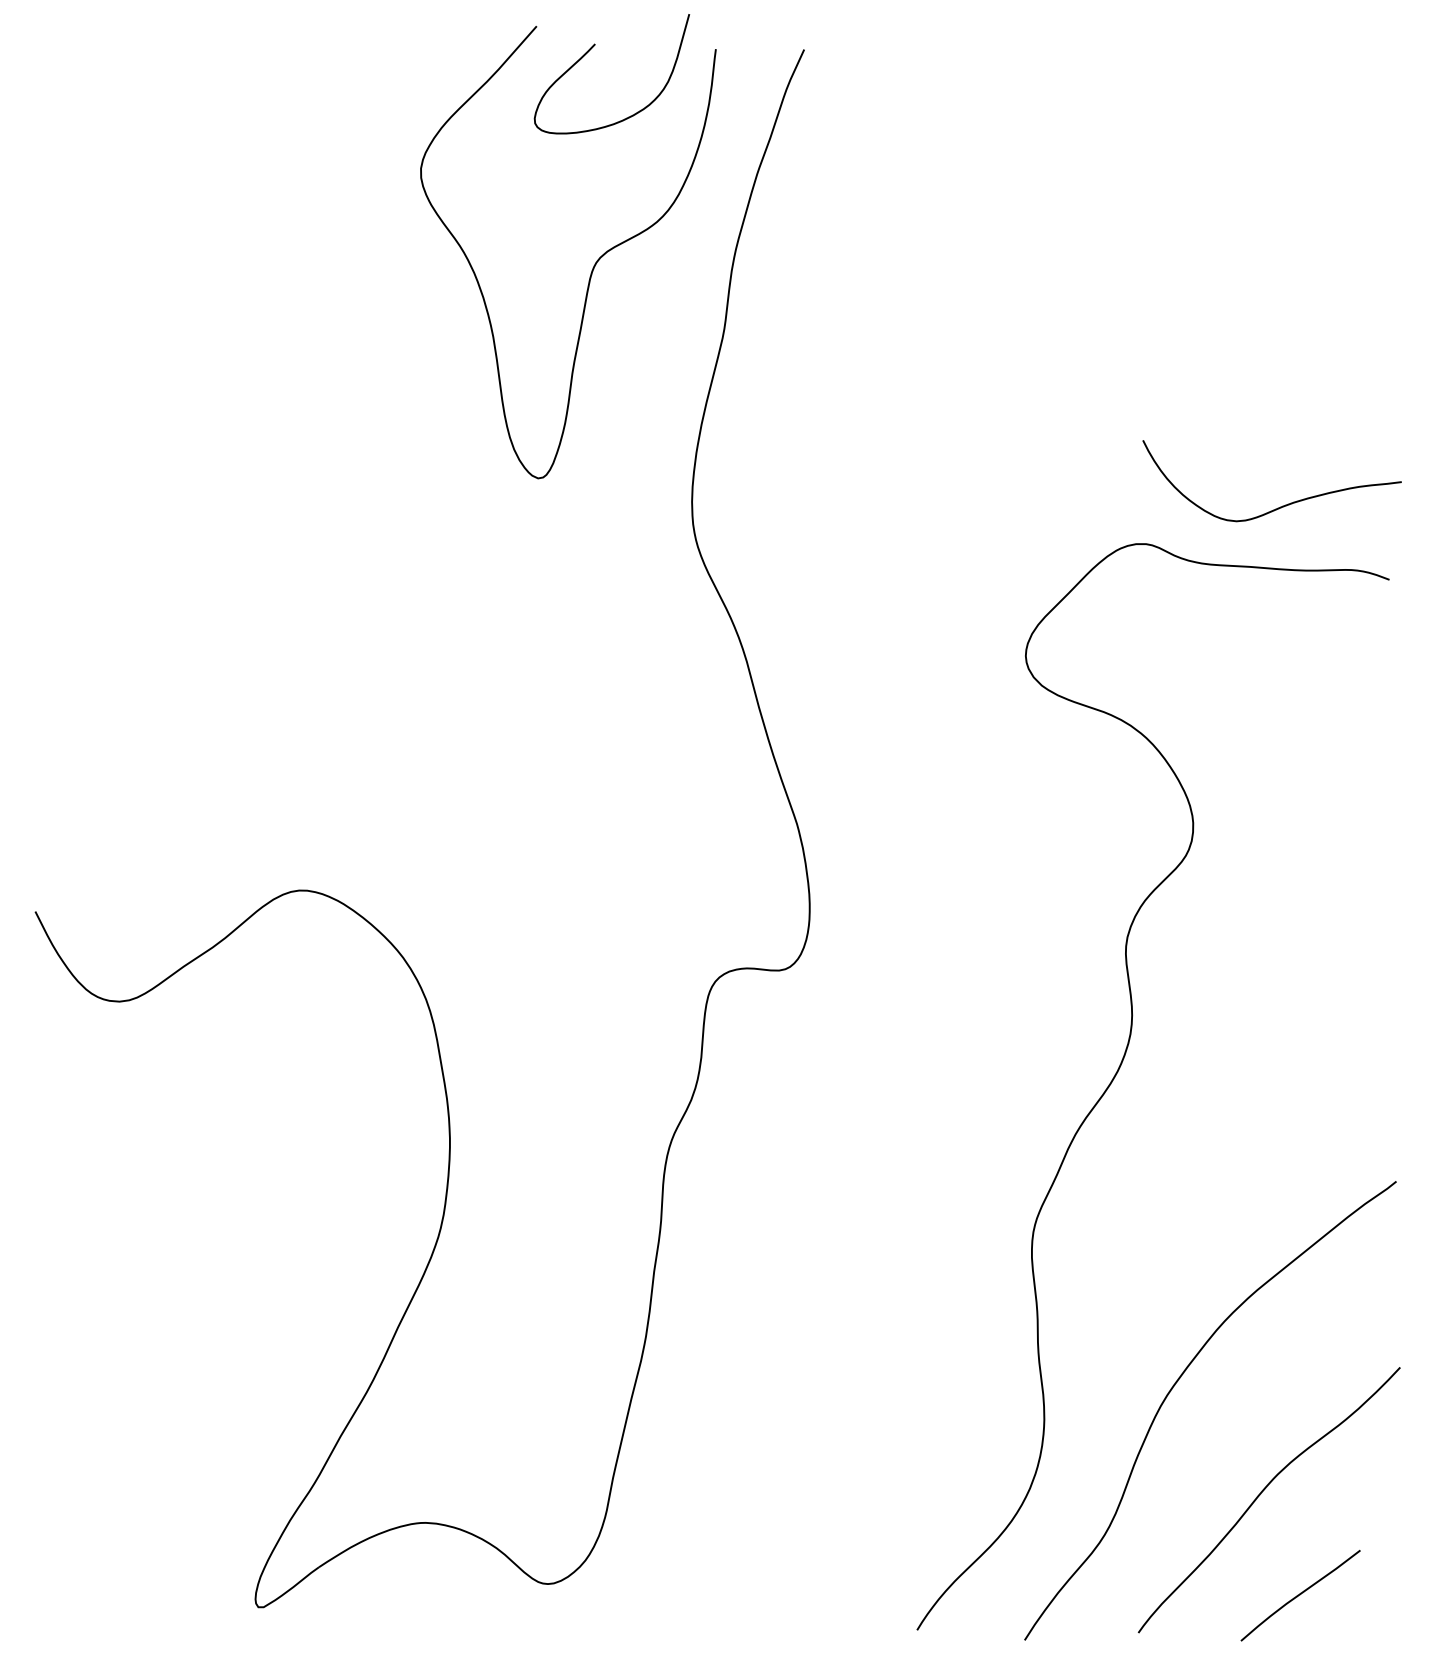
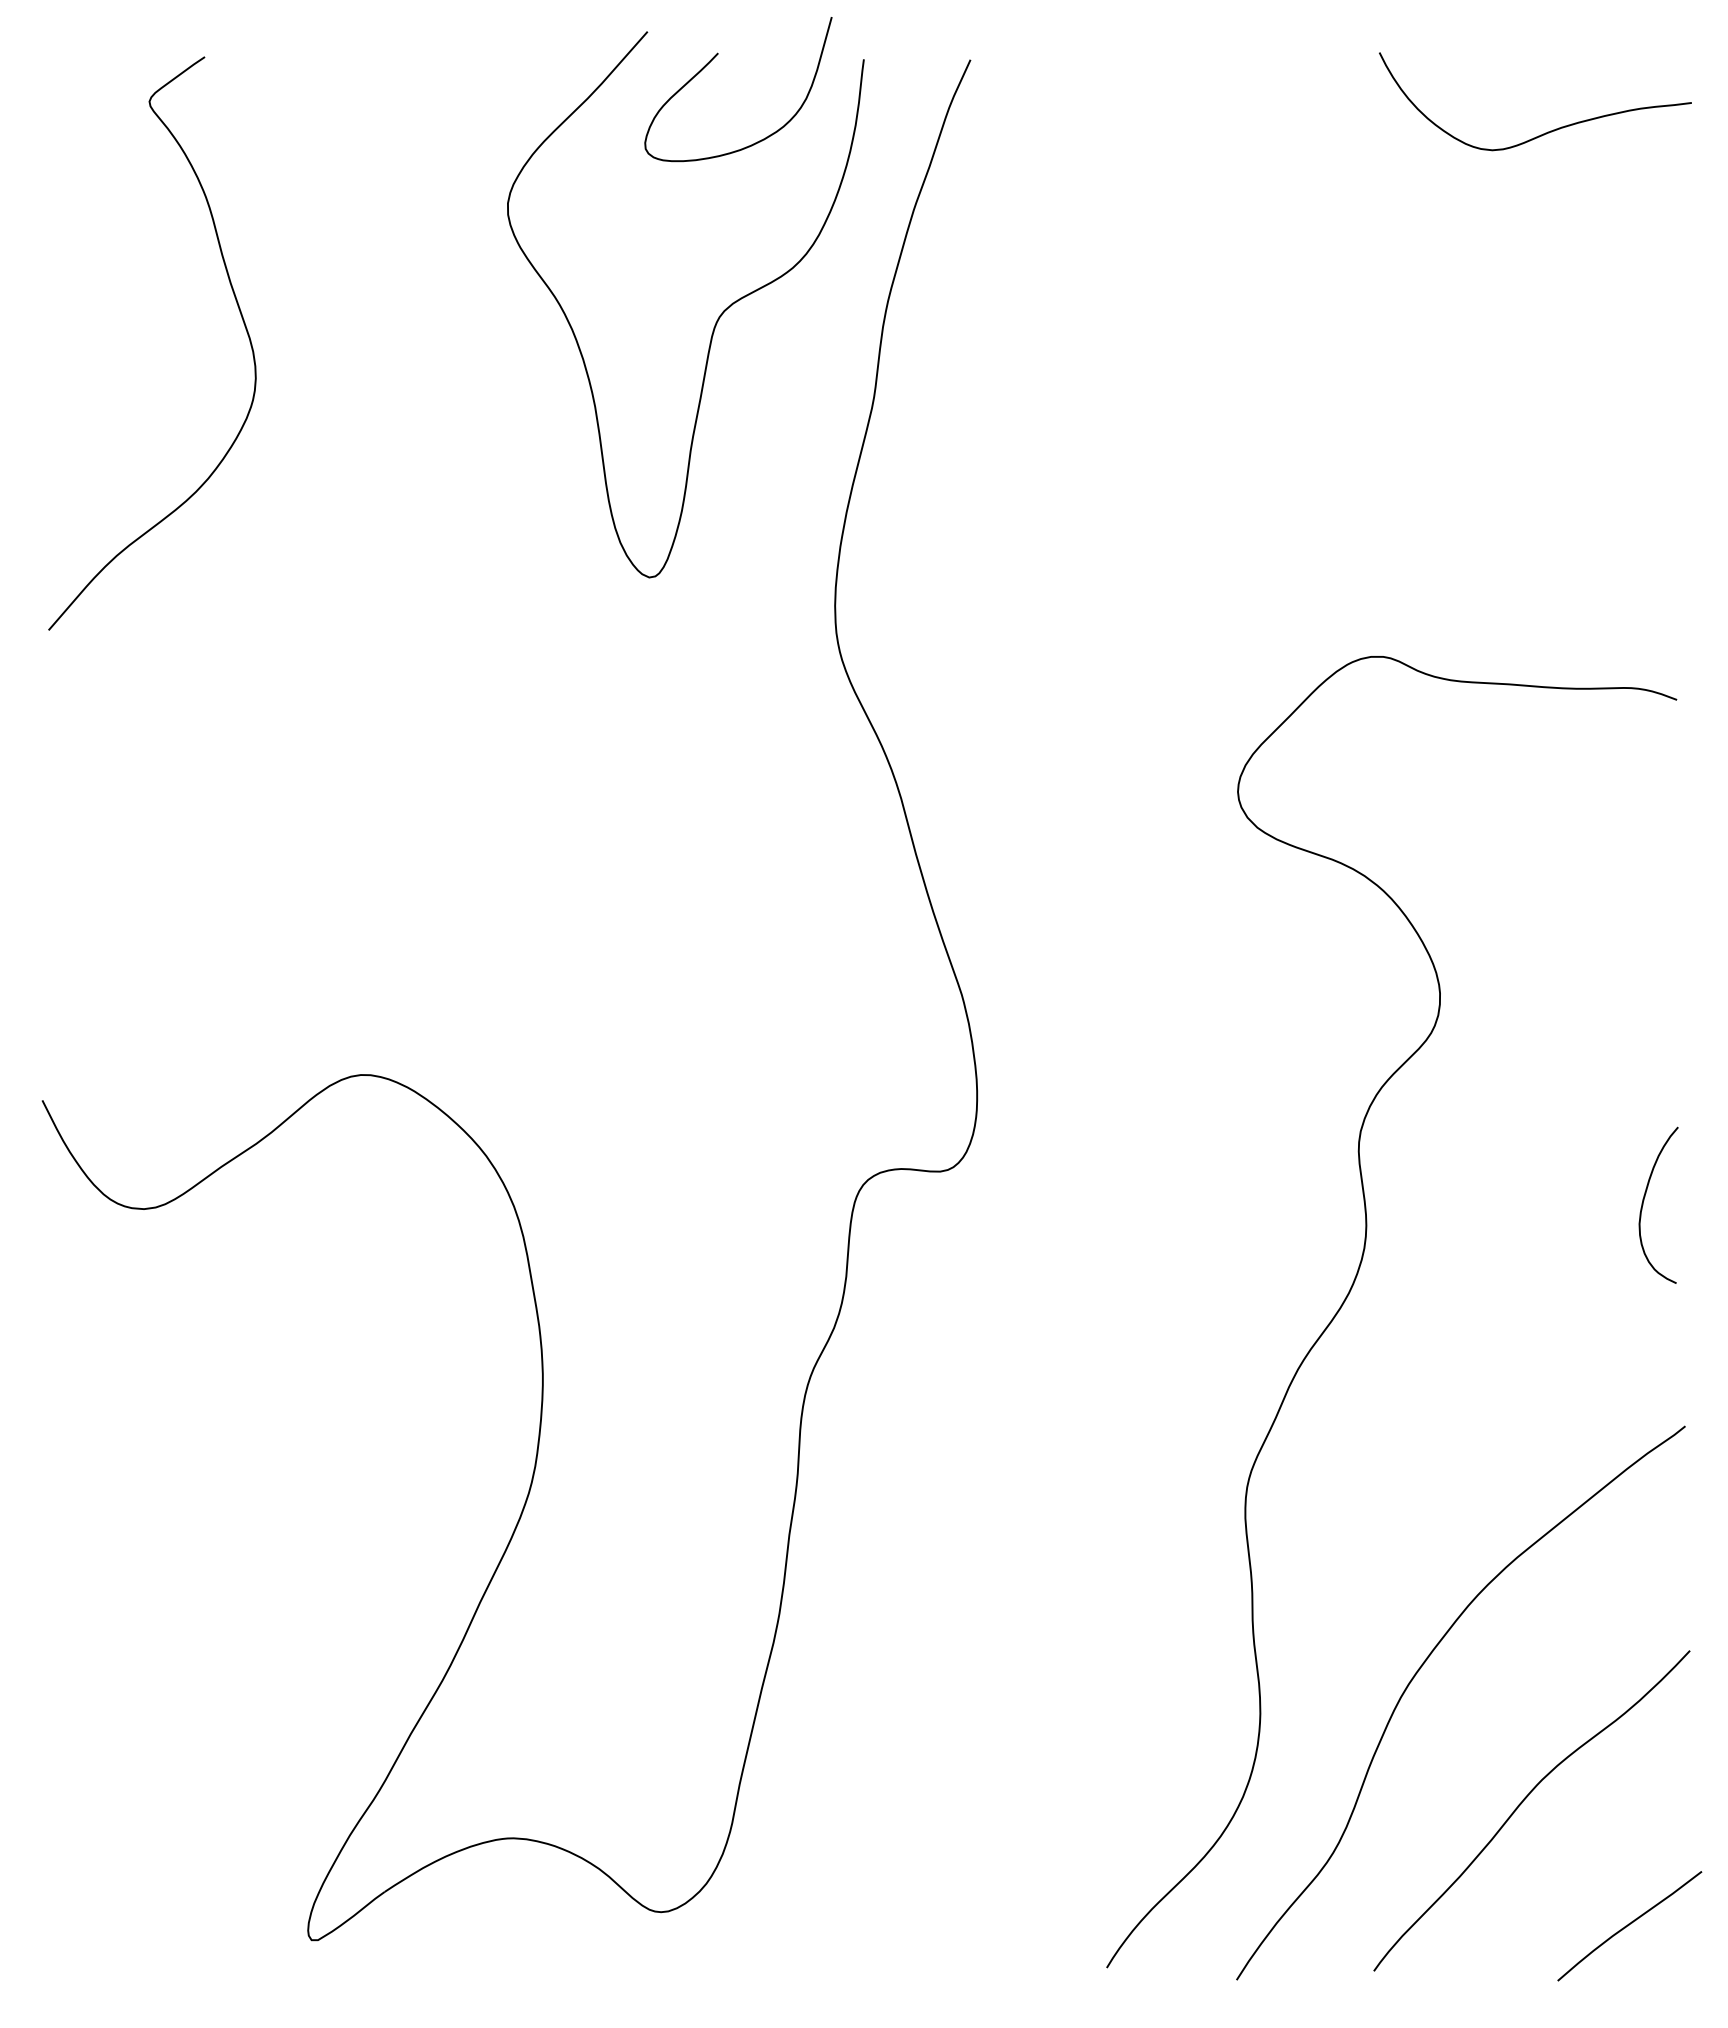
curve: (199, 261) -> (240, 315), added
curve: (1280, 506) -> (1545, 132), moved
curve: (1362, 994) -> (1644, 1200), added
curve: (1300, 1595) -> (1629, 1925), moved

